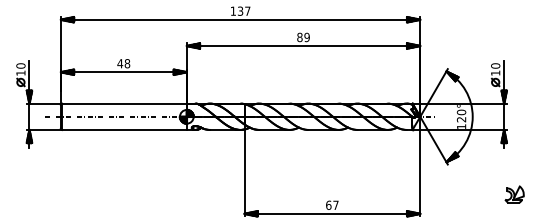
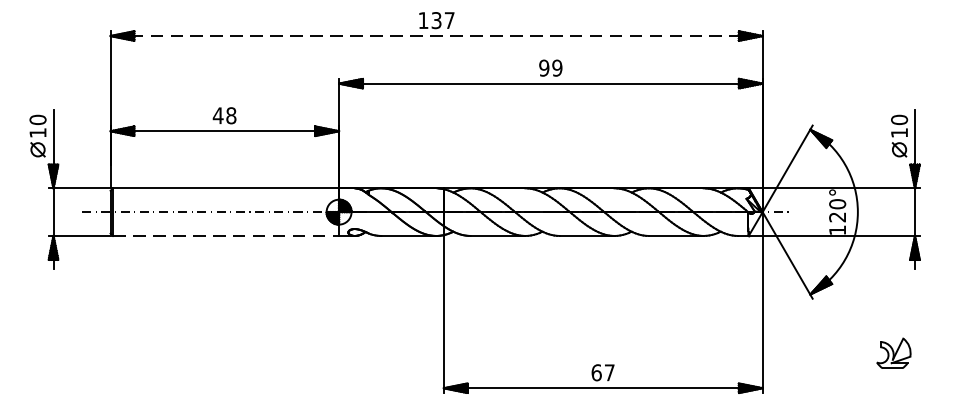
line: (240, 19) -> (436, 35), solid -> dashed
text: (299, 37) -> (543, 68), 89 -> 99
line: (125, 129) -> (227, 235), solid -> dashed
part: (514, 194) -> (893, 353), moved

